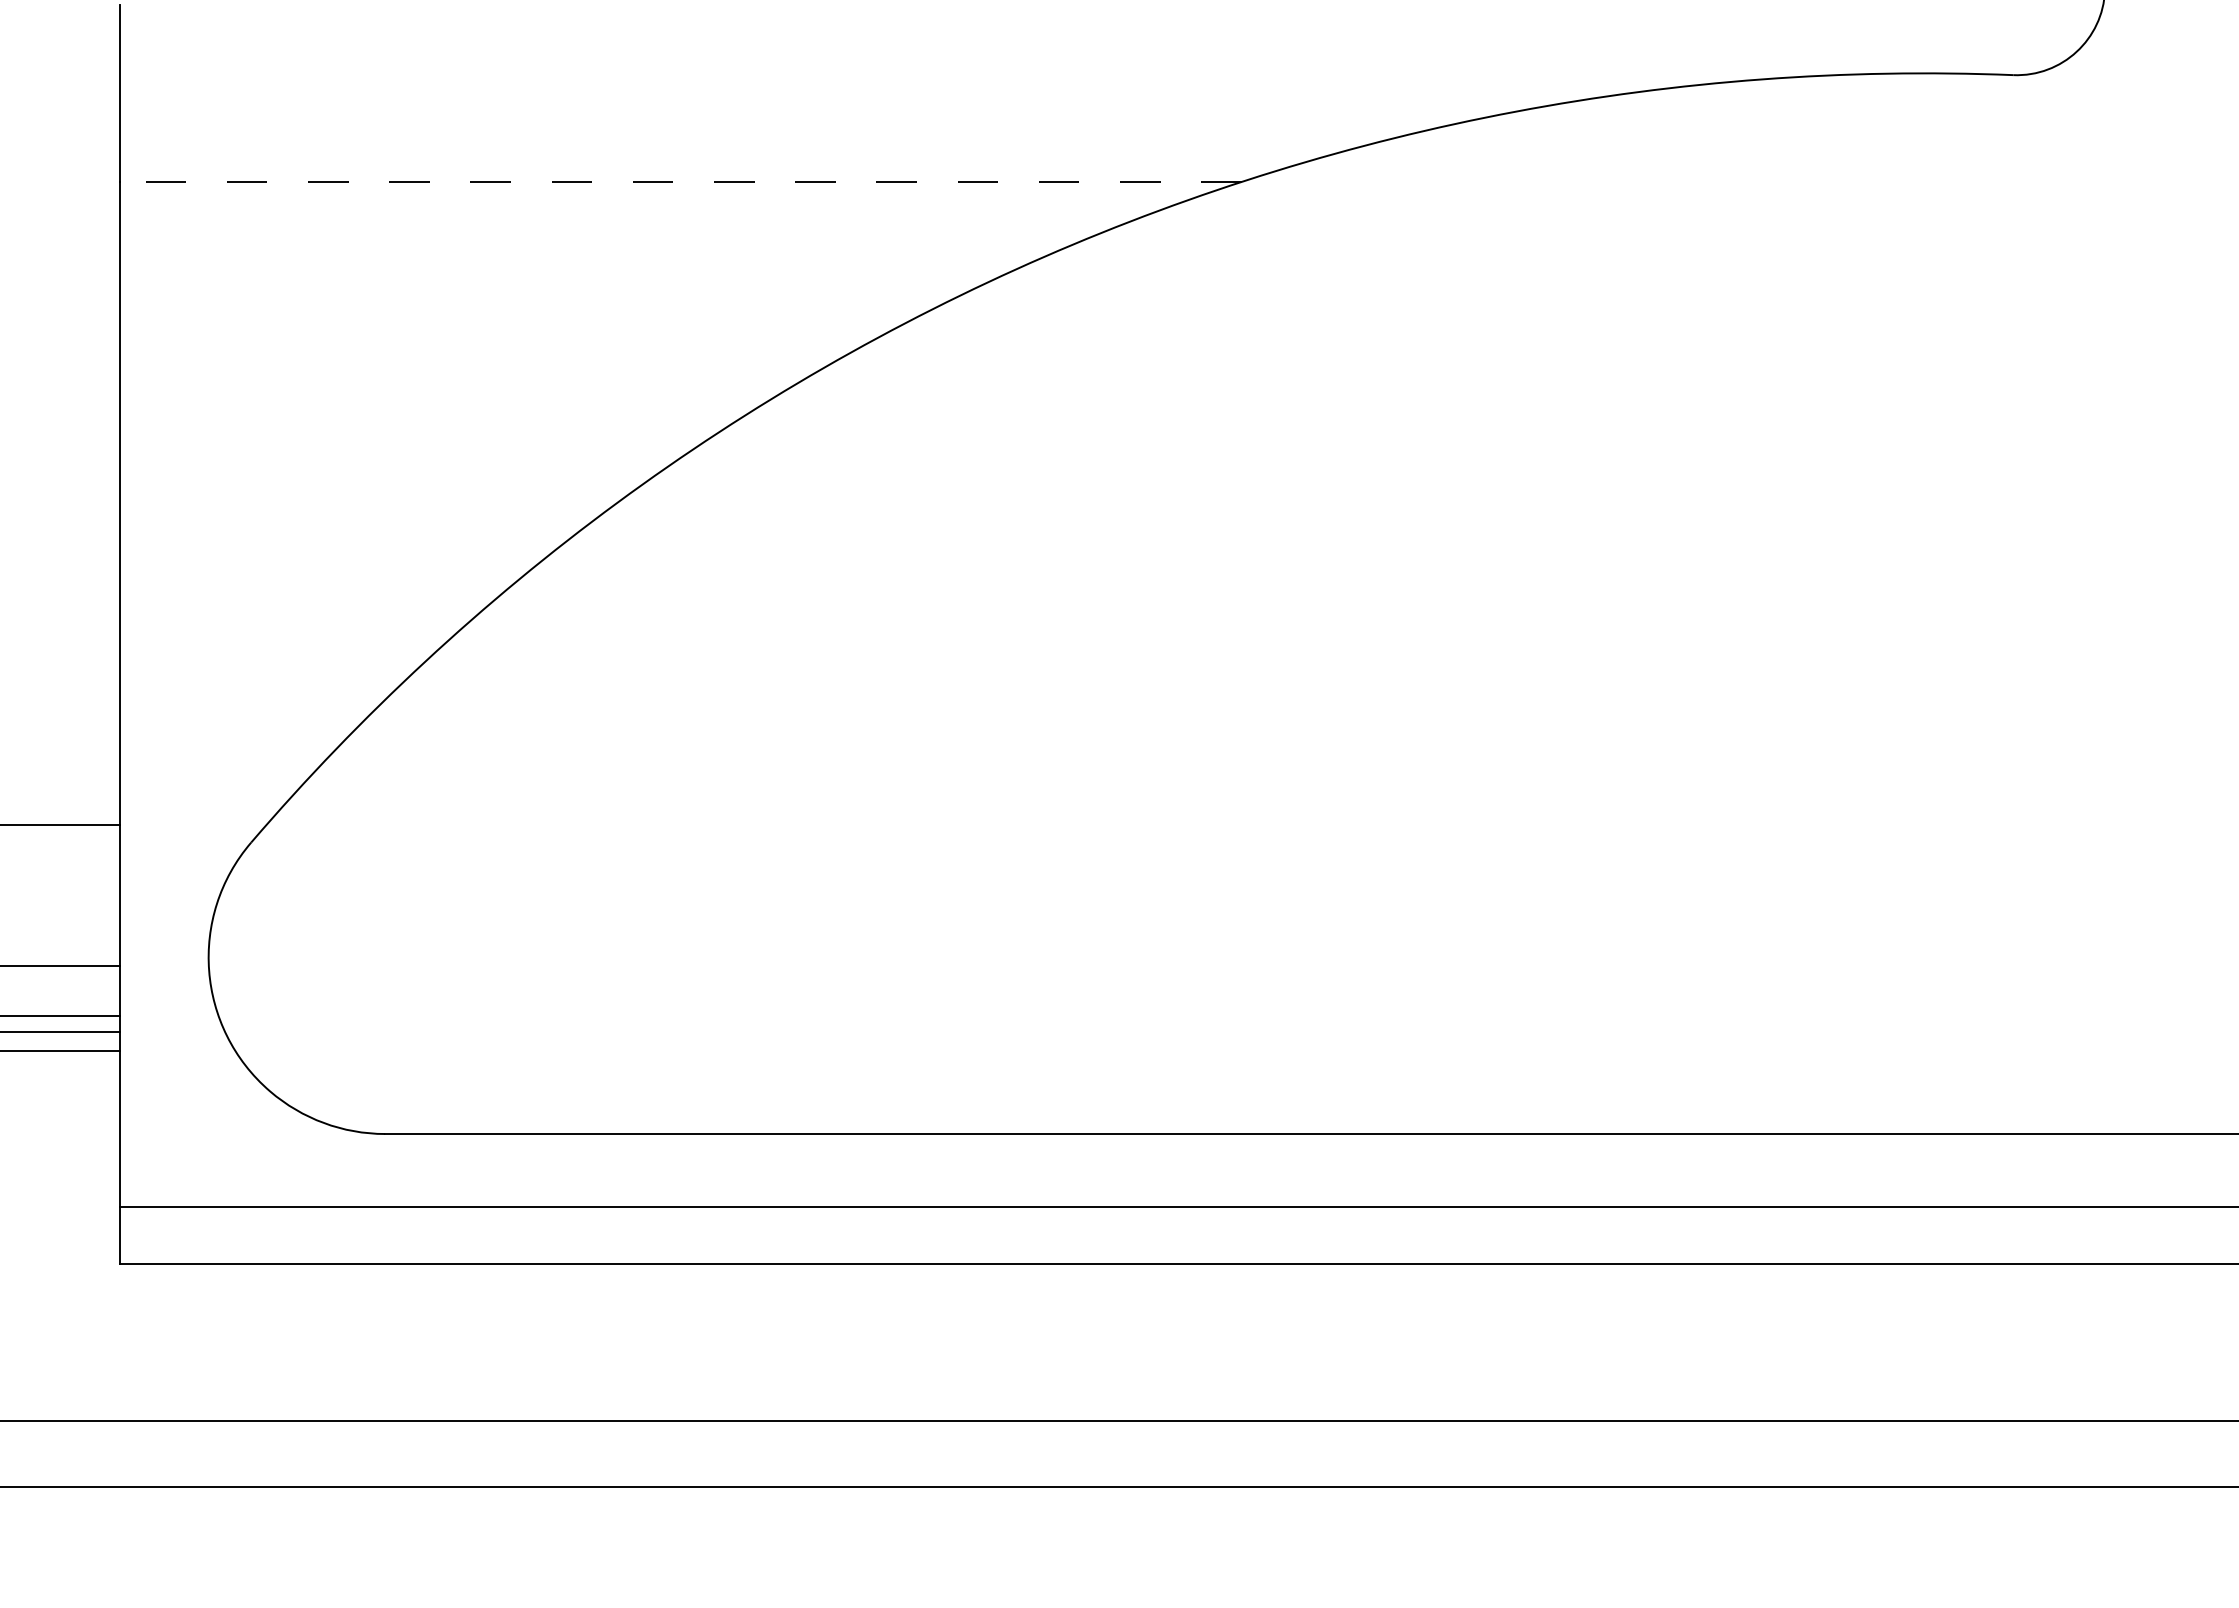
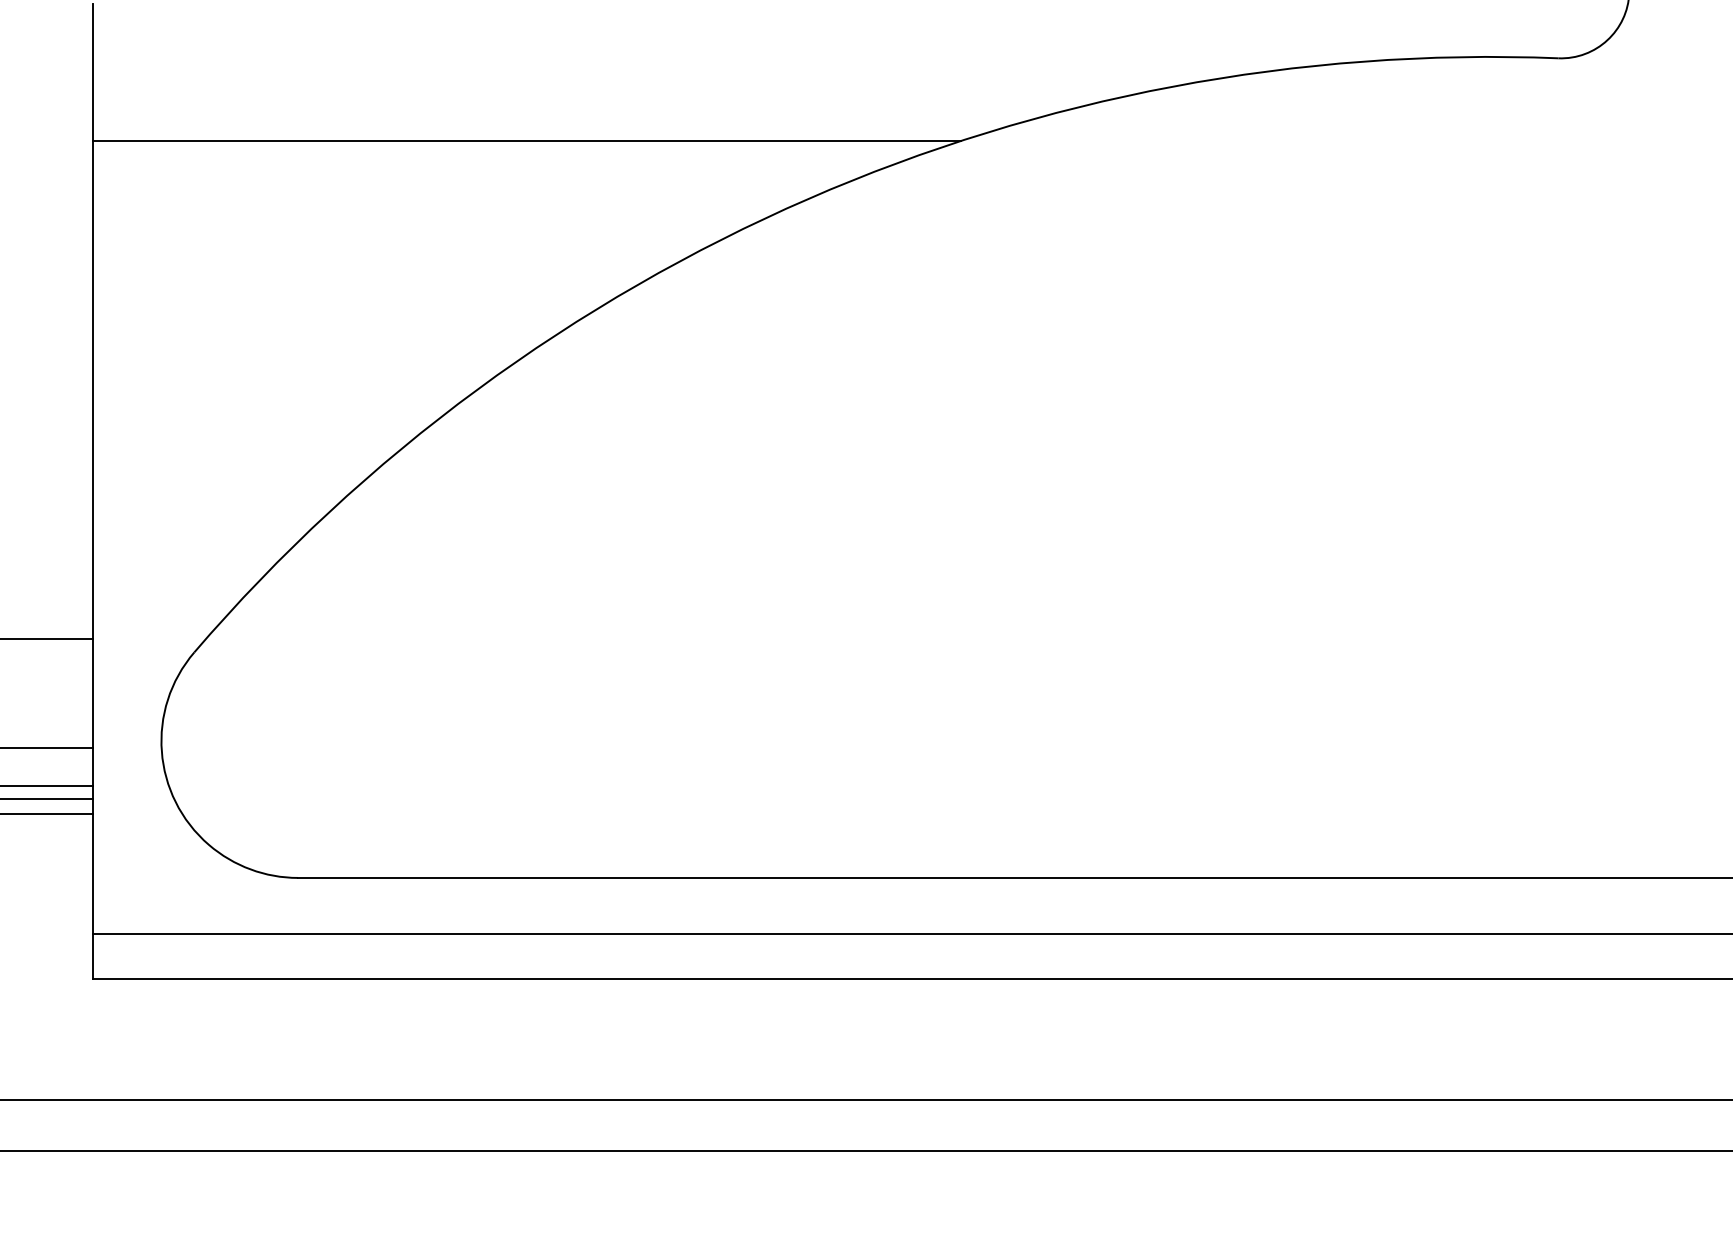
line: (680, 181) -> (526, 140), dashed -> solid

